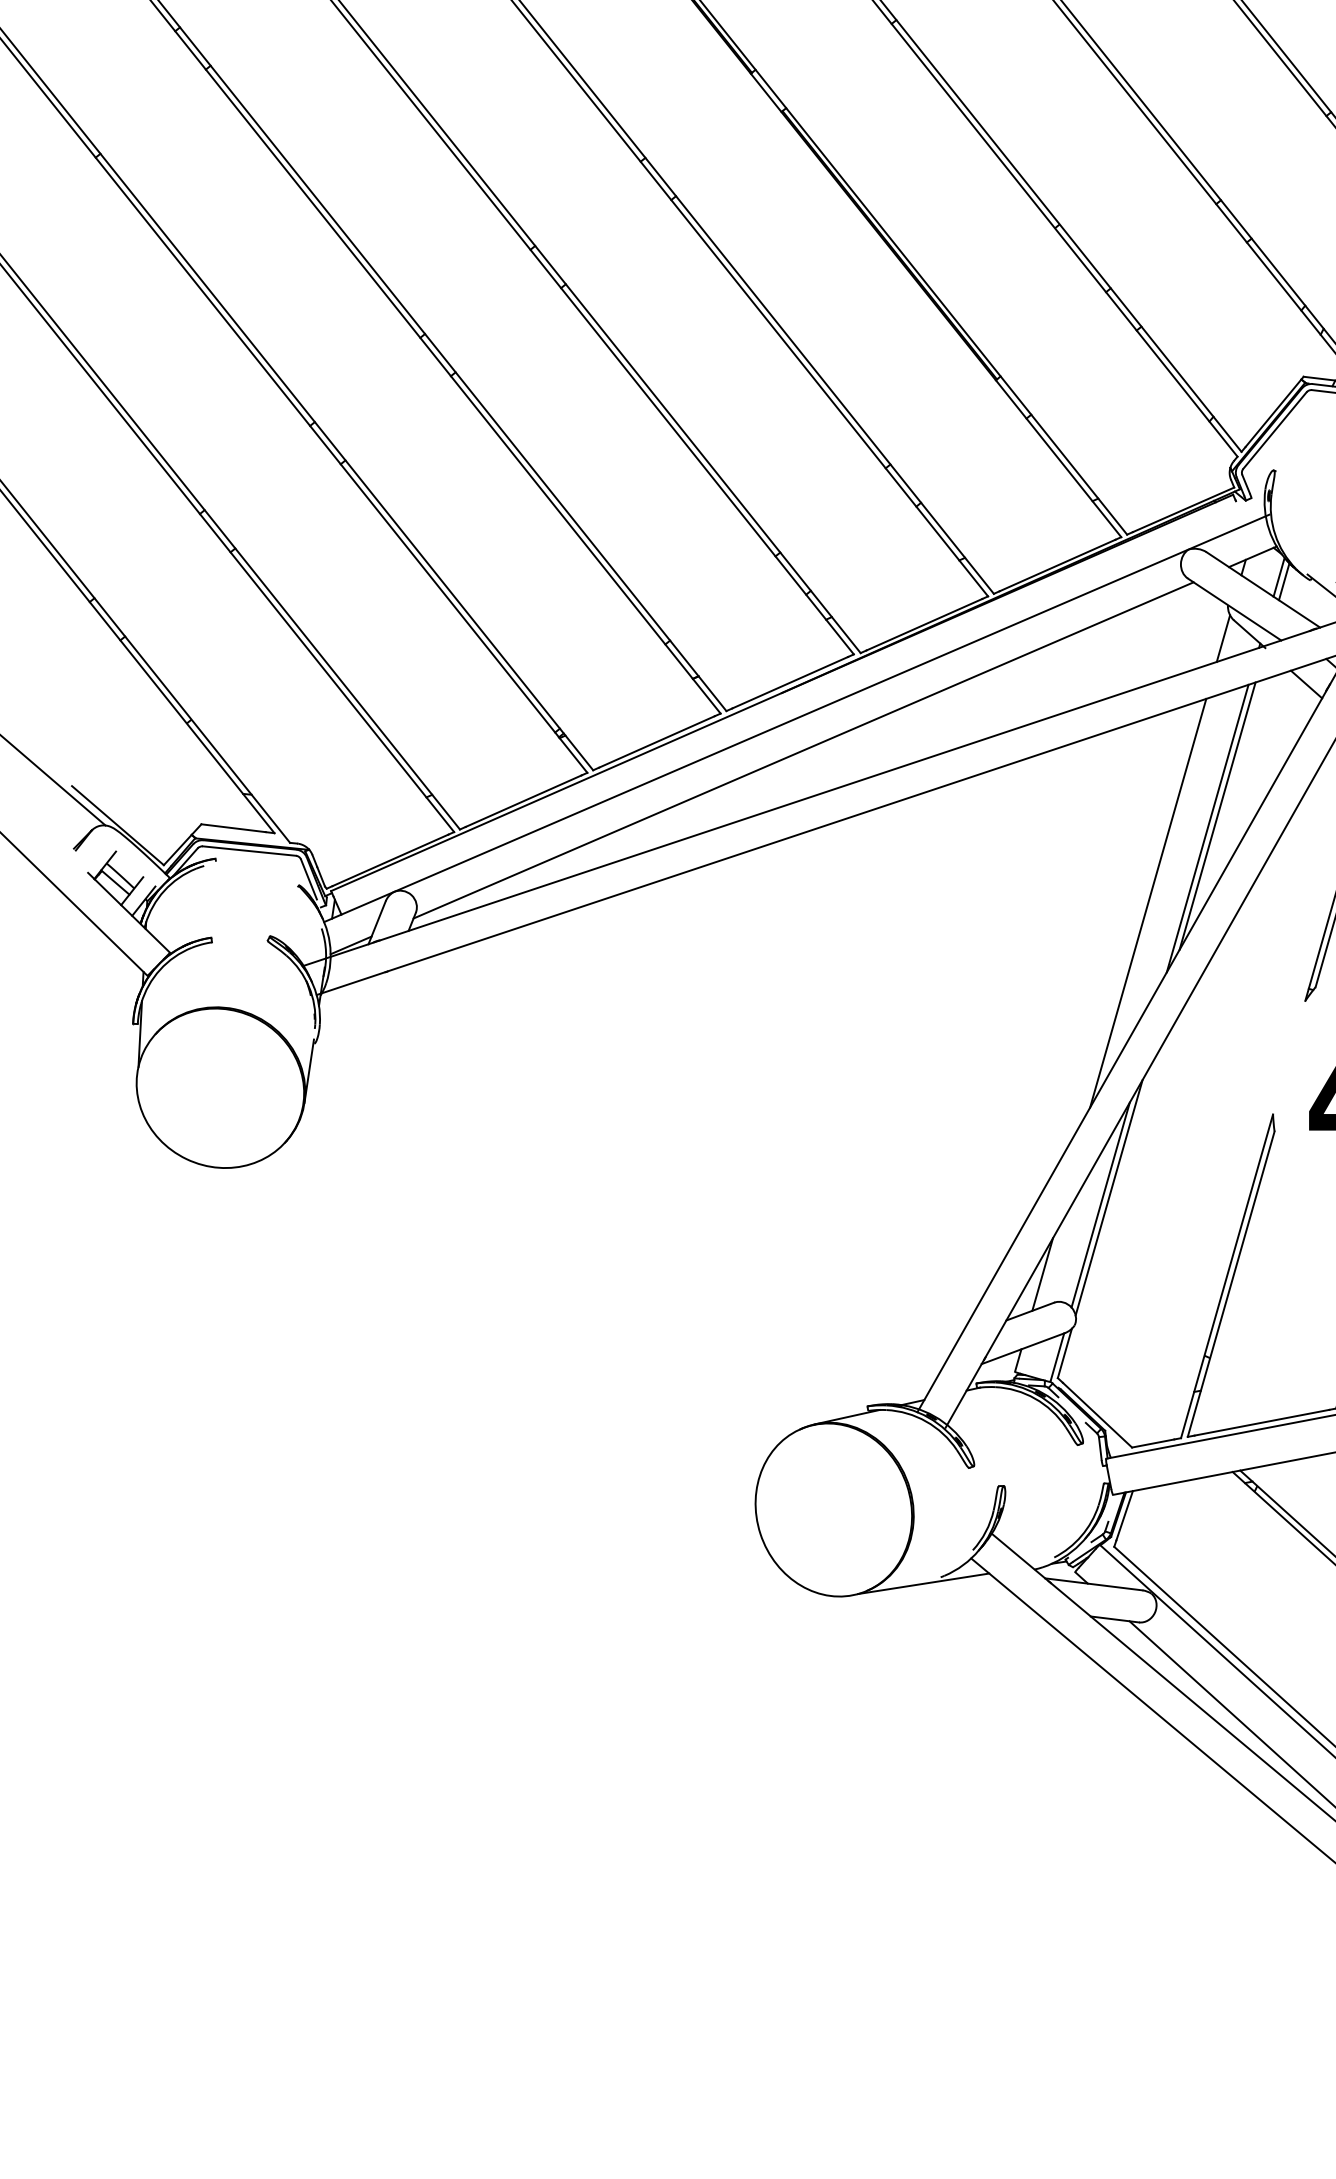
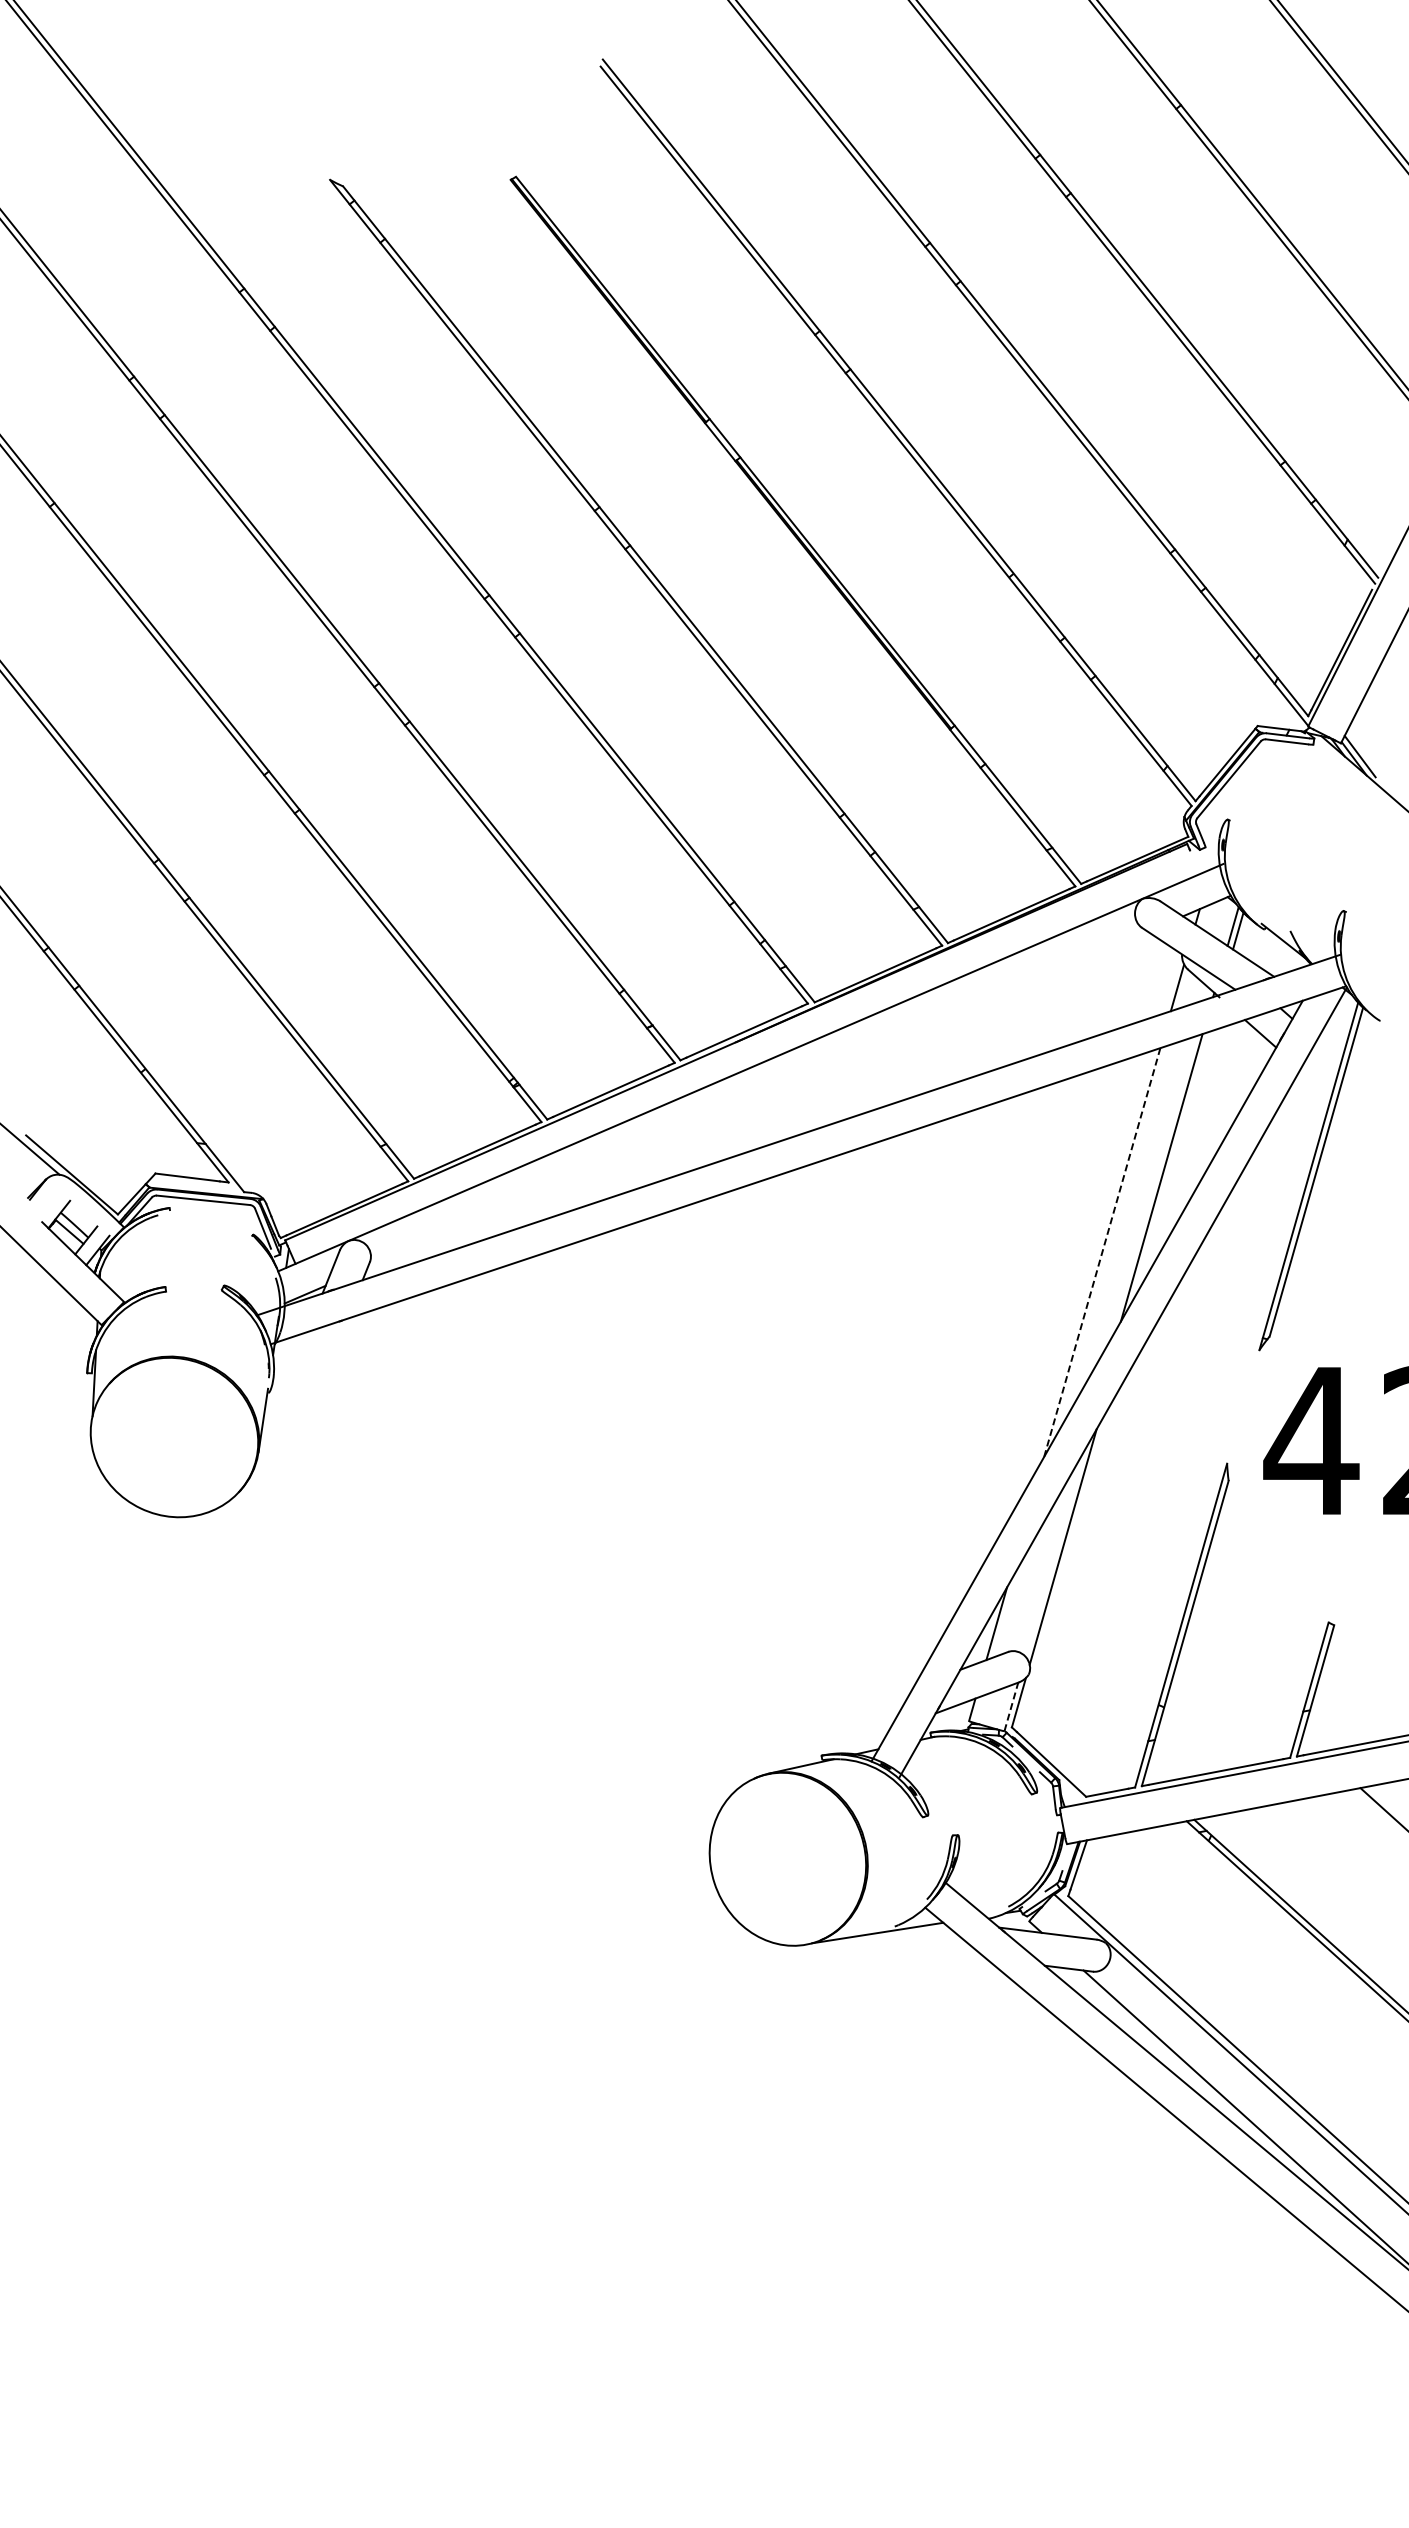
line: (803, 750) -> (757, 1099), removed
line: (1217, 816) -> (1171, 1165), removed
line: (1148, 904) -> (1102, 1253), solid -> dashed
line: (1100, 1204) -> (1054, 1553), removed
line: (1057, 1357) -> (1011, 1706), solid -> dashed

